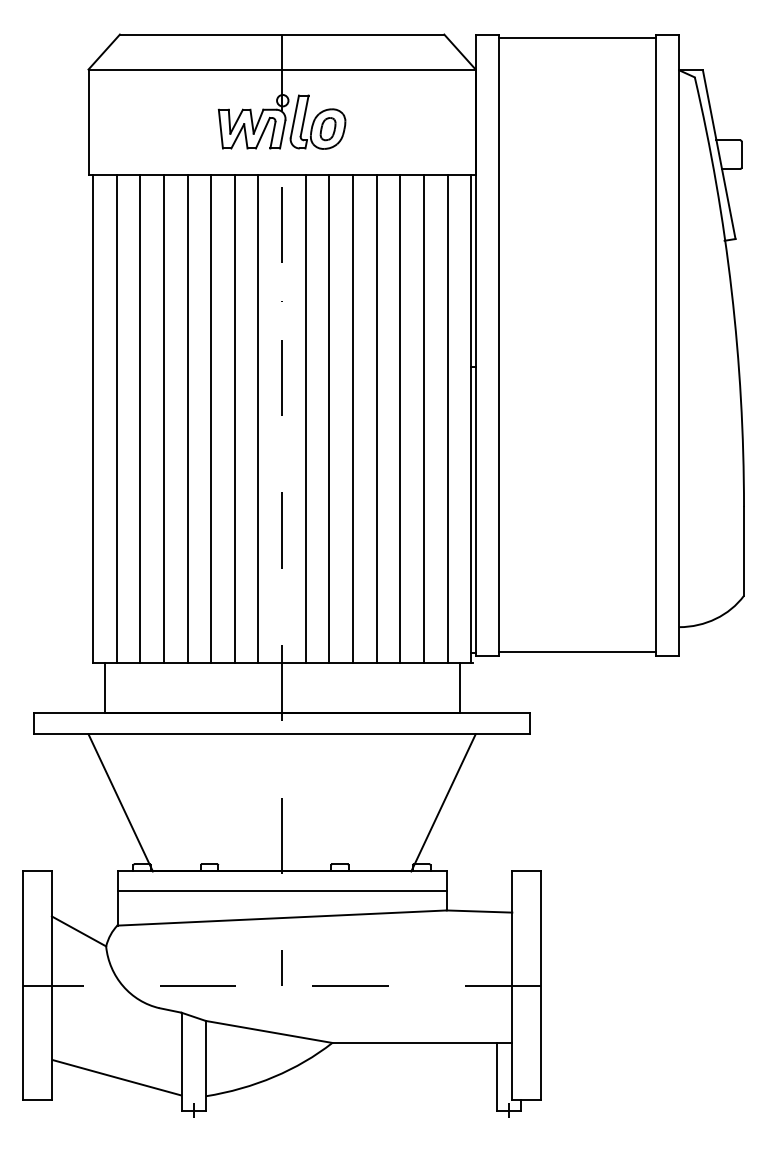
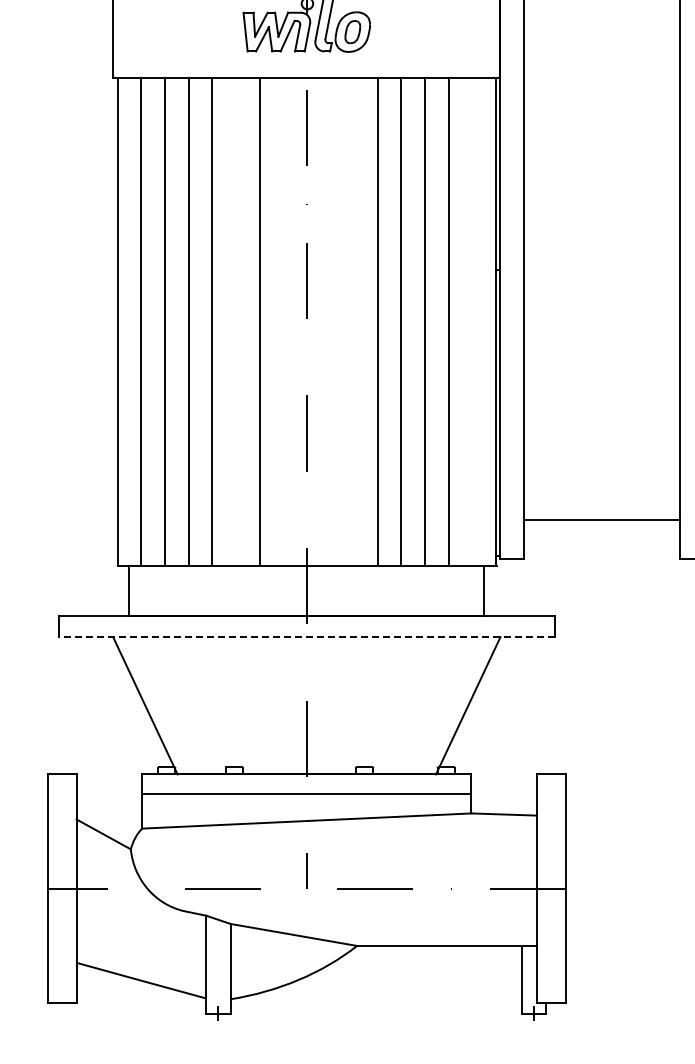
line: (211, 418) -> (236, 321), removed
line: (258, 418) -> (283, 321), removed
line: (305, 418) -> (330, 321), removed
line: (329, 418) -> (354, 321), removed
line: (447, 418) -> (472, 321), removed
line: (577, 652) -> (602, 520), moved
line: (282, 734) -> (307, 637), solid -> dashed

